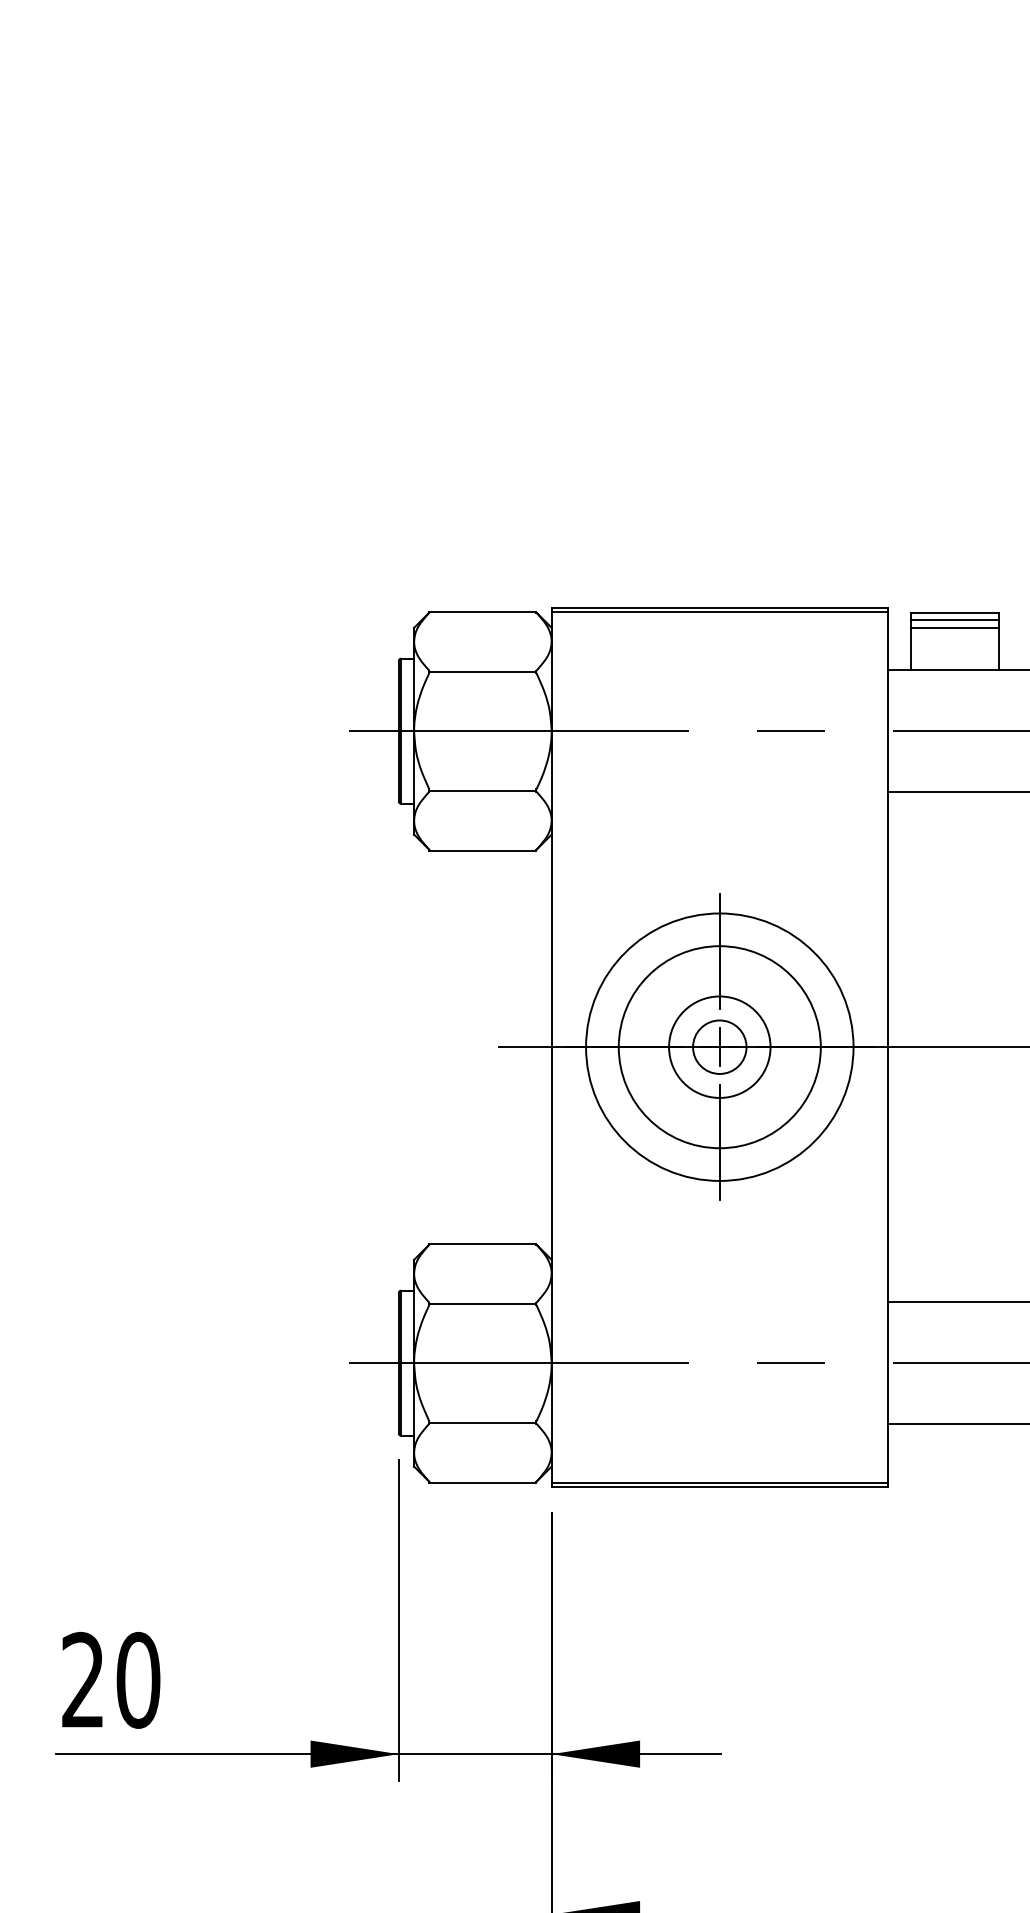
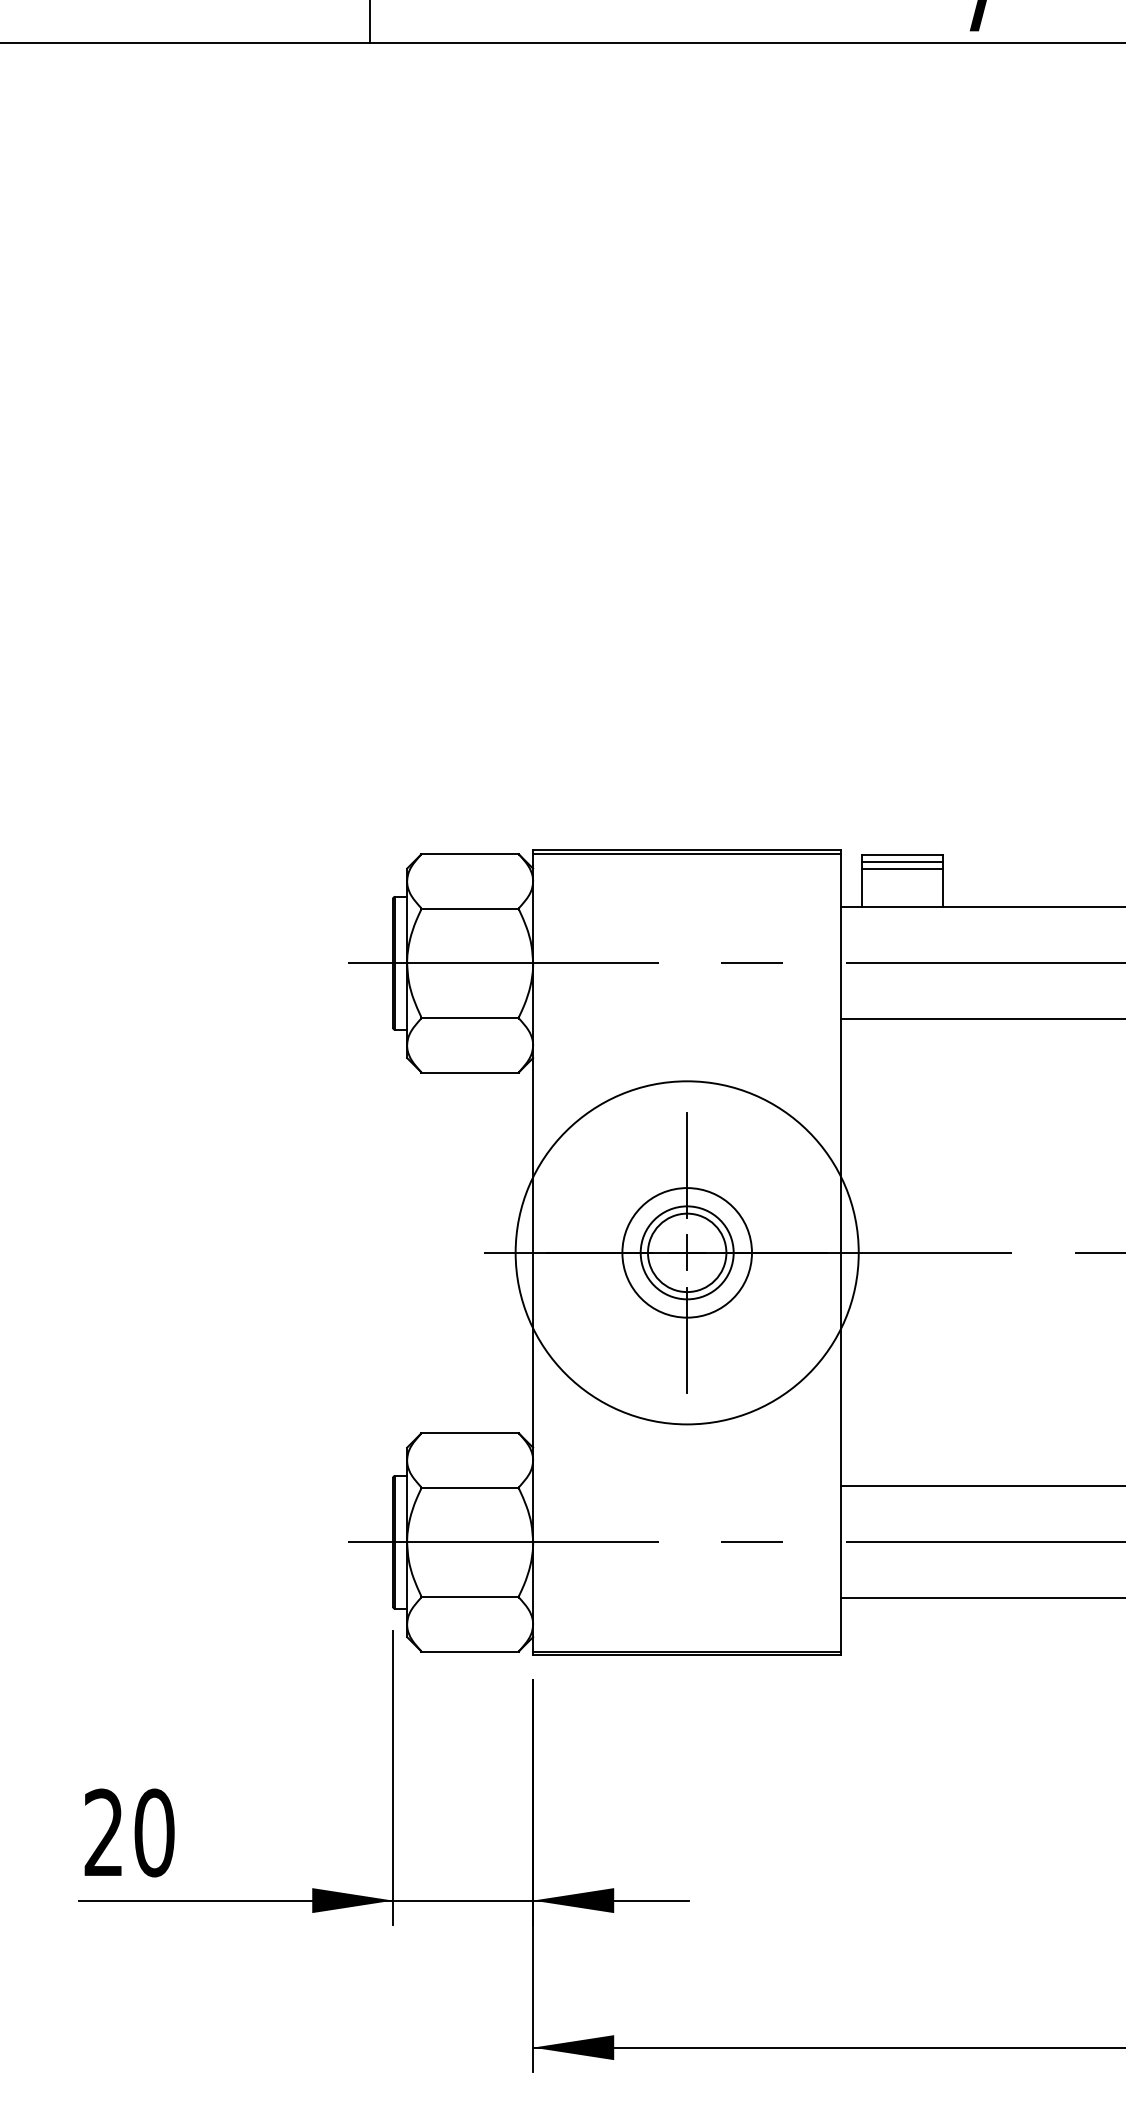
circle: (719, 1046) -> (686, 1252), size x0.7
circle: (719, 1046) -> (686, 1252), size x1.4
circle: (719, 1046) -> (686, 1252), size x1.6

